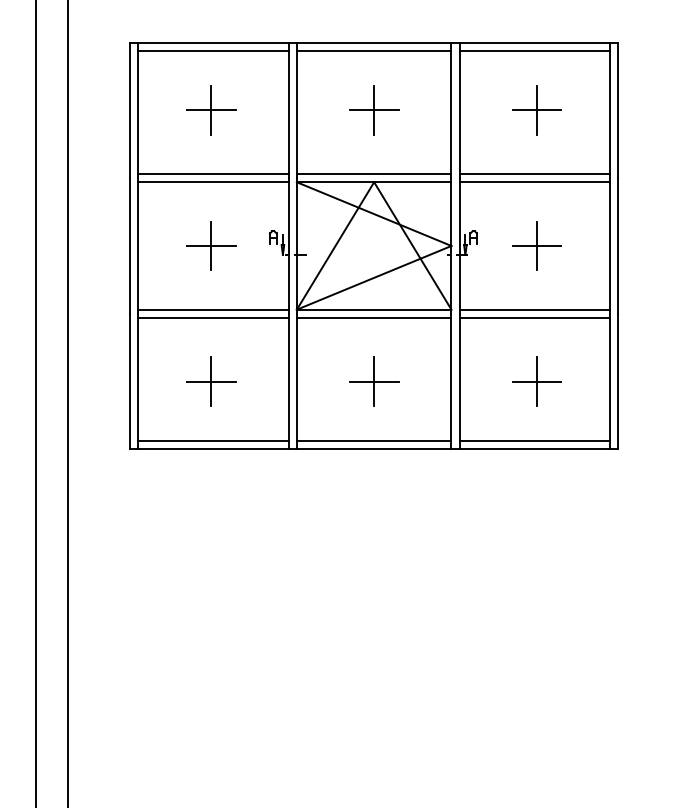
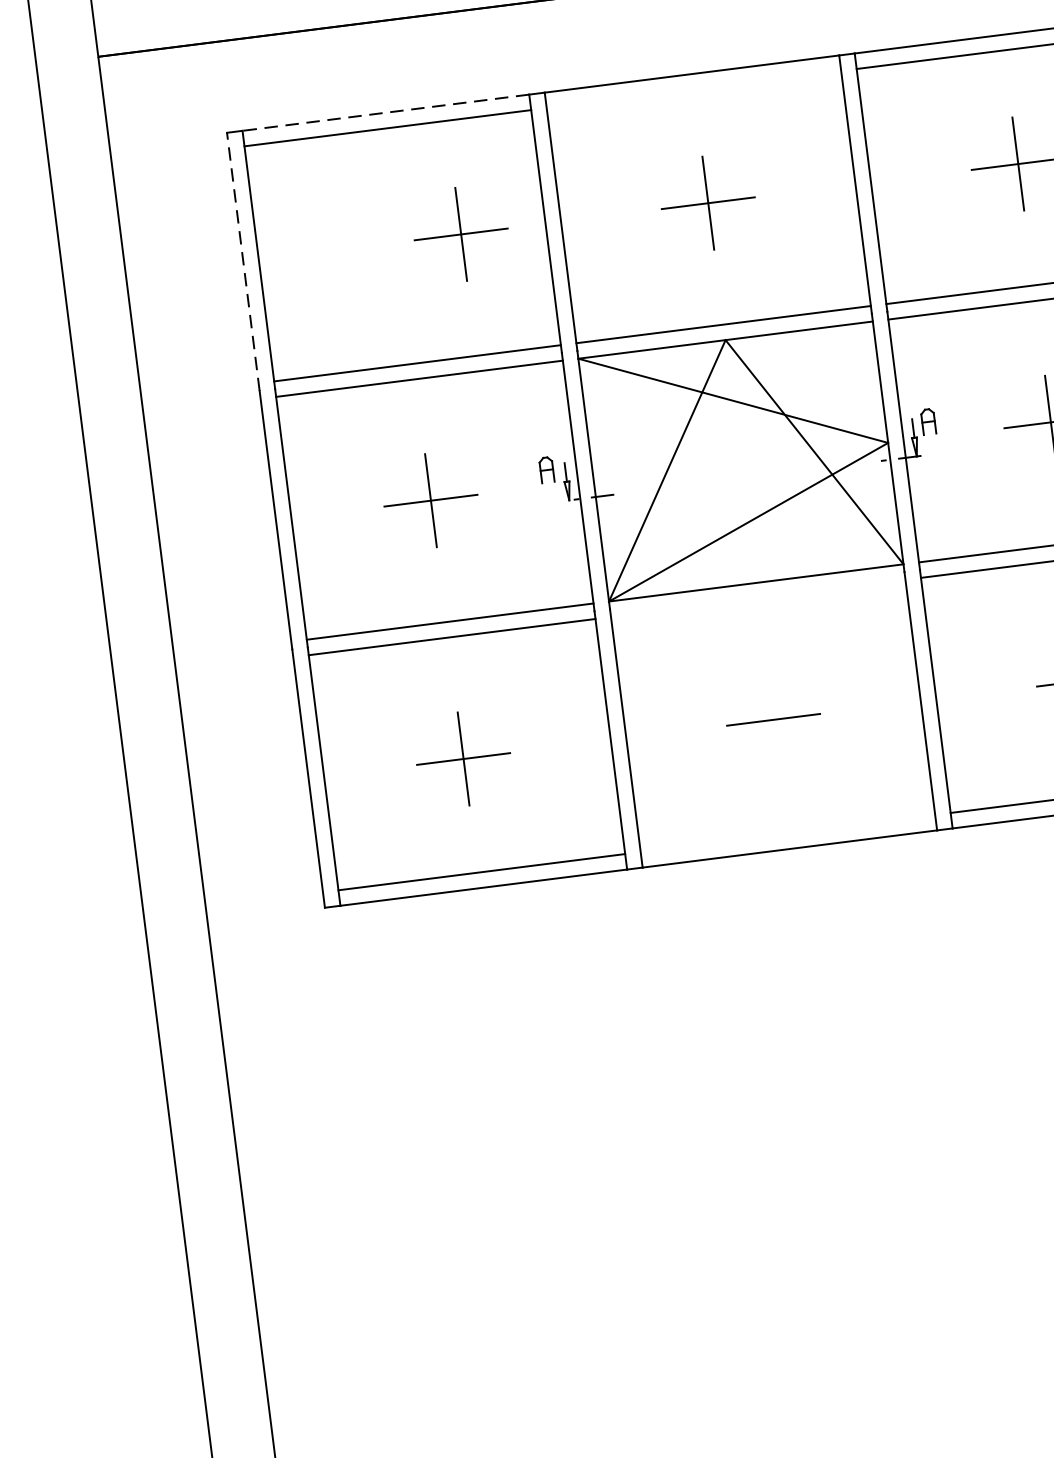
line: (212, 42) -> (384, 112), solid -> dashed
line: (373, 50) -> (692, 89), removed
line: (130, 110) -> (244, 262), solid -> dashed
part: (211, 110) -> (461, 234), moved
line: (373, 317) -> (756, 597), removed
line: (374, 381) -> (774, 719), removed
line: (373, 441) -> (786, 834), removed

